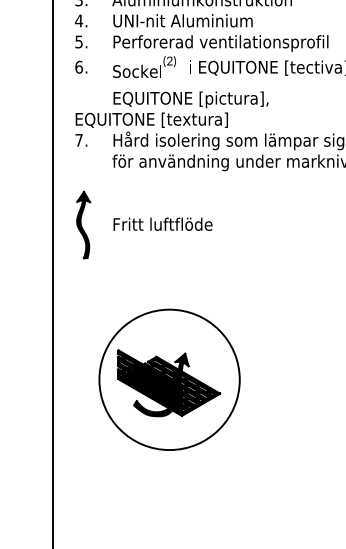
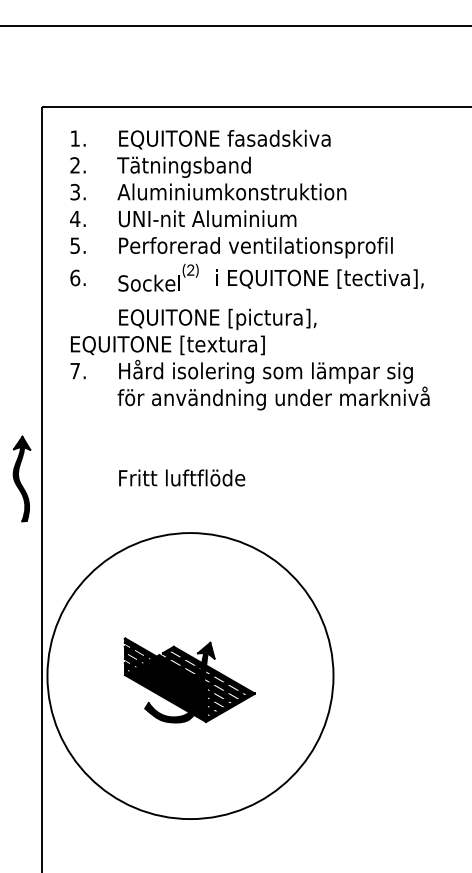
part: (83, 224) -> (21, 478), moved
circle: (169, 379) -> (190, 675), size x1.6

